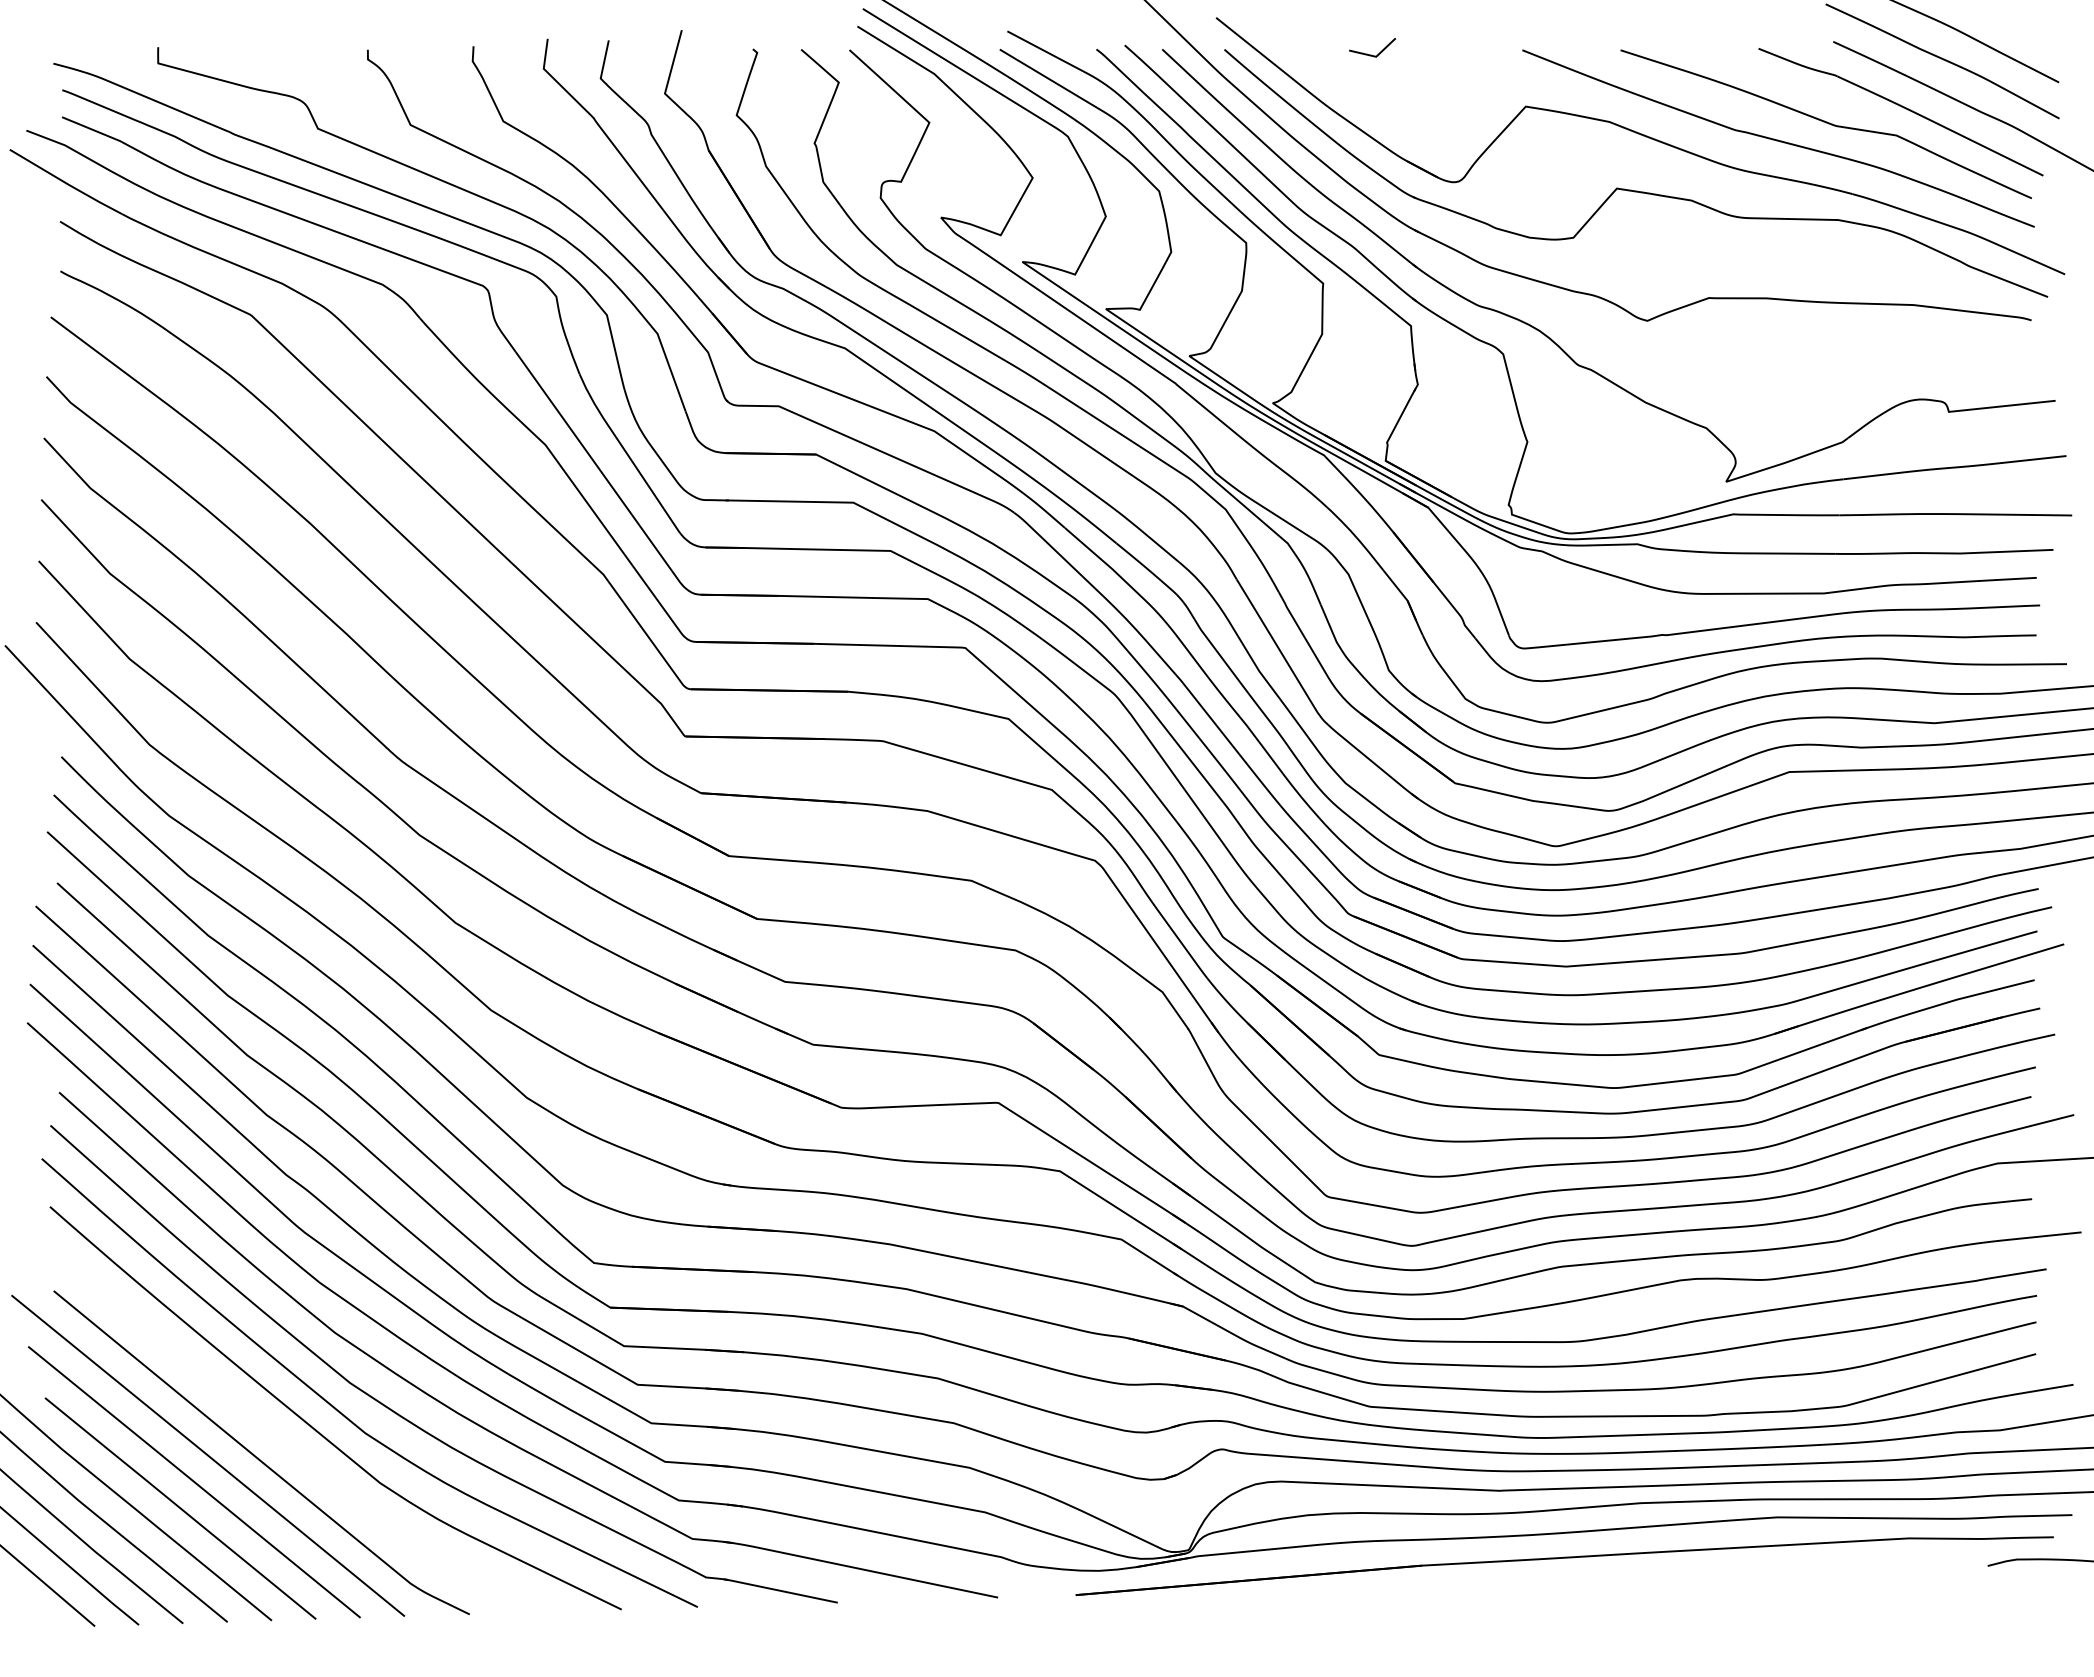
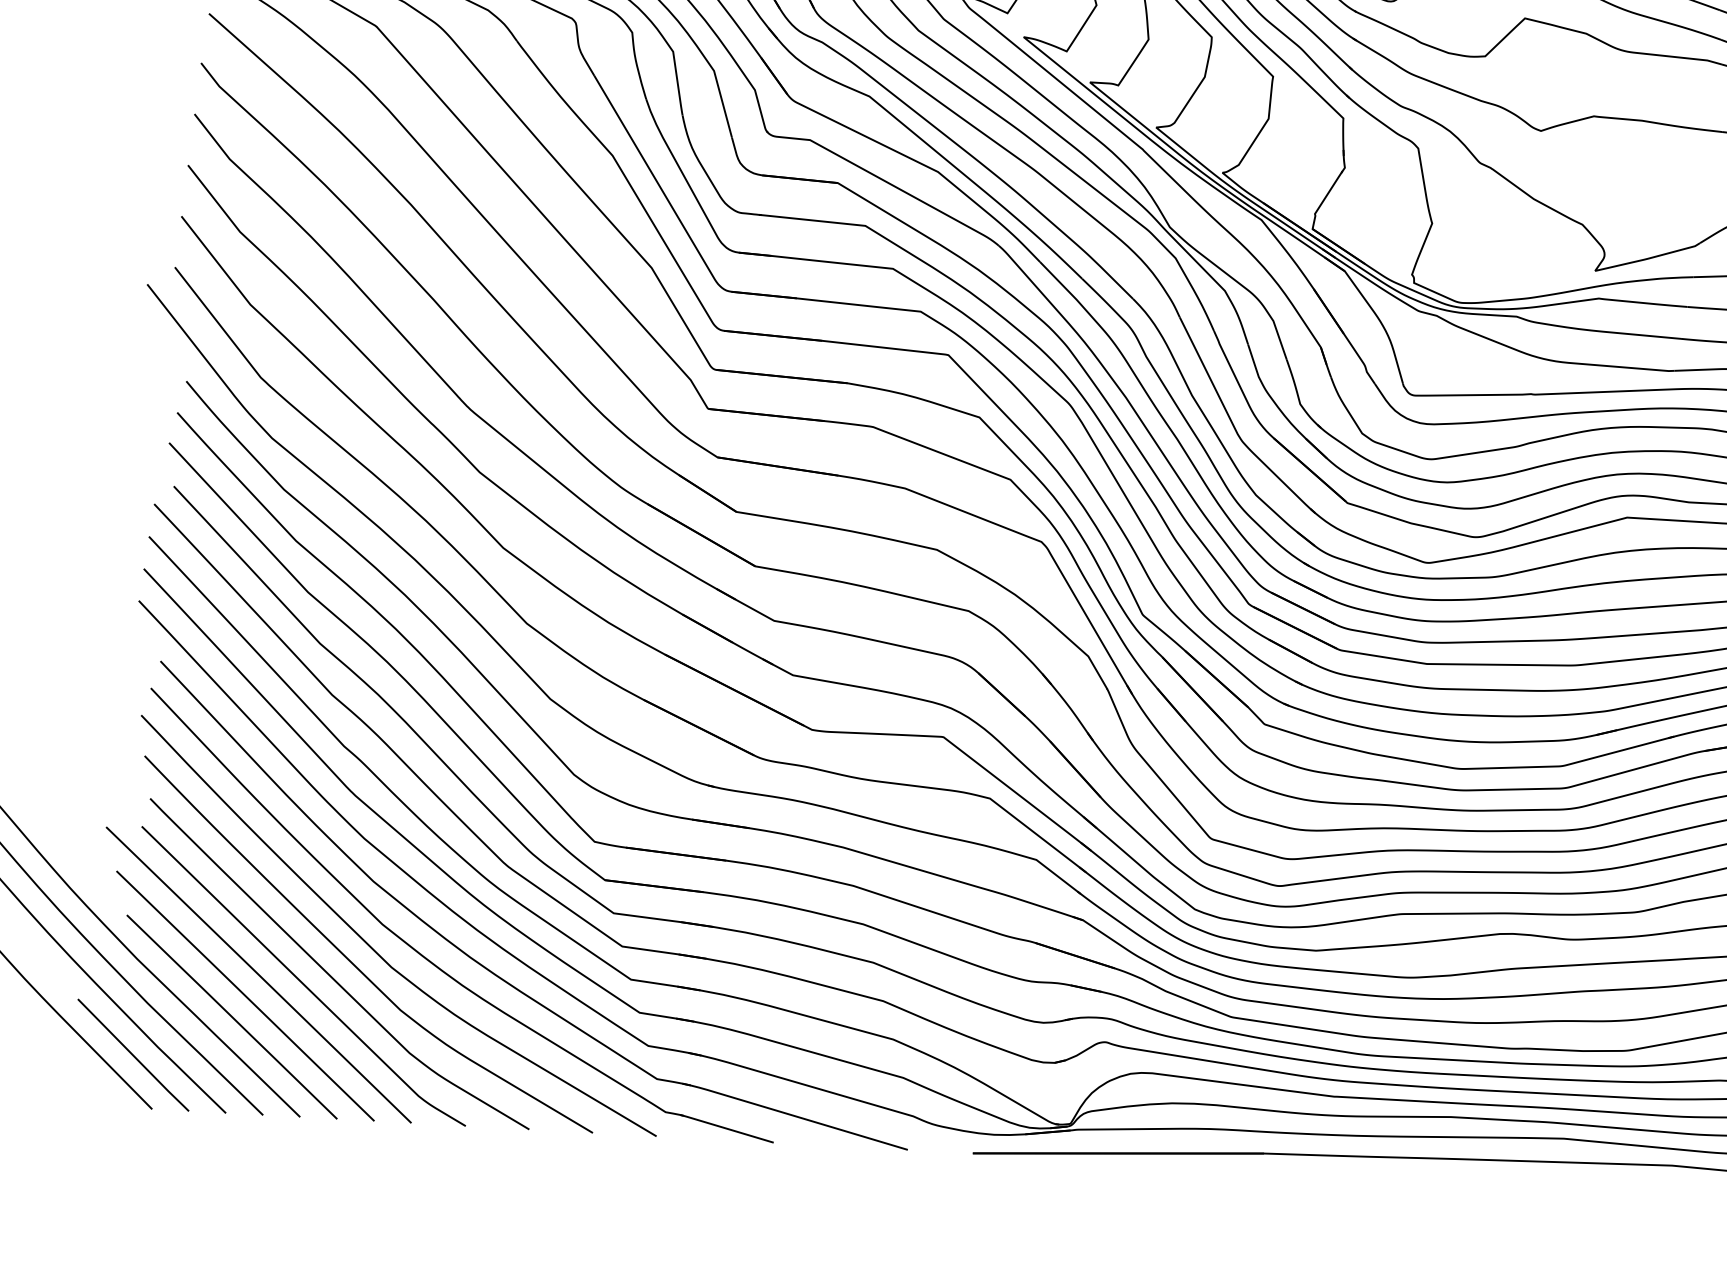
curve: (292, 1447) -> (329, 974), added

